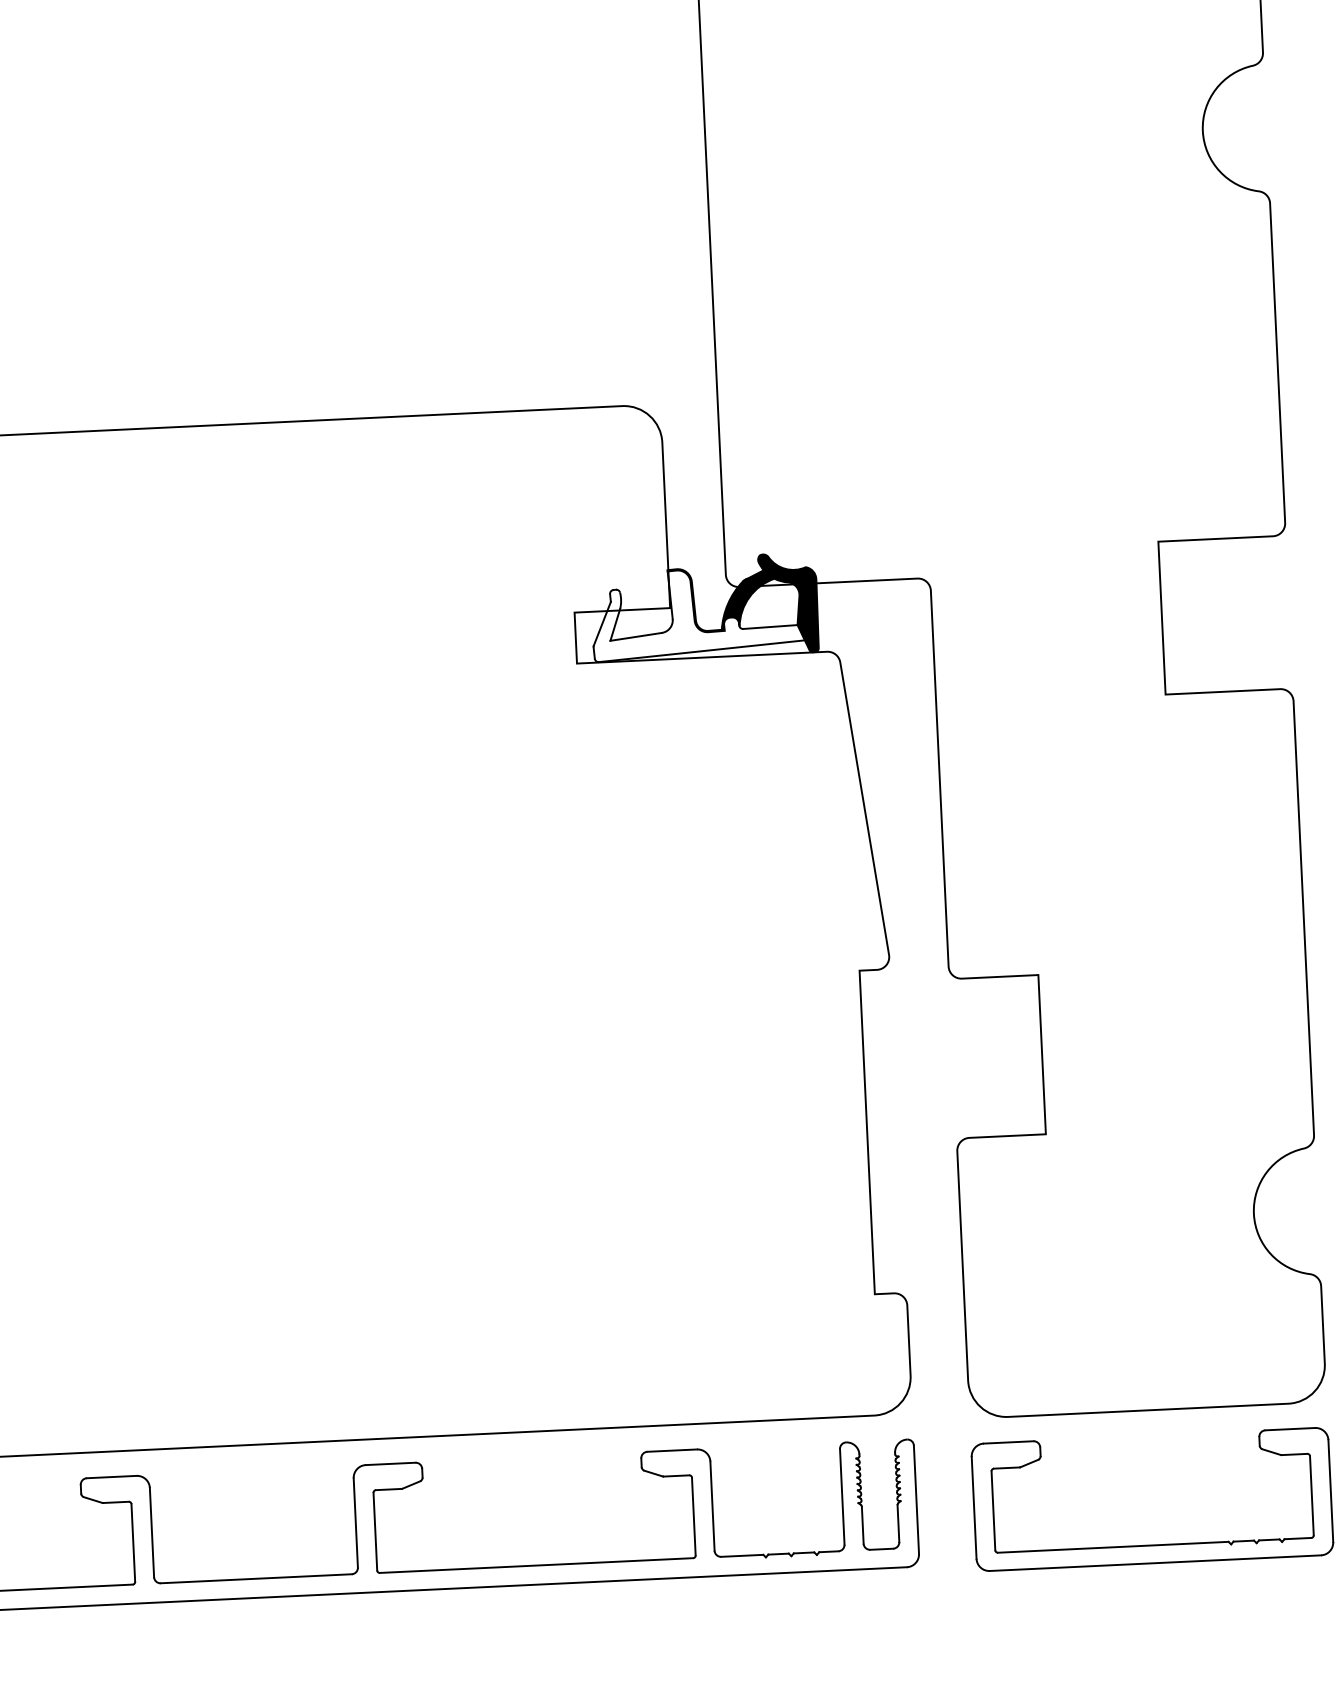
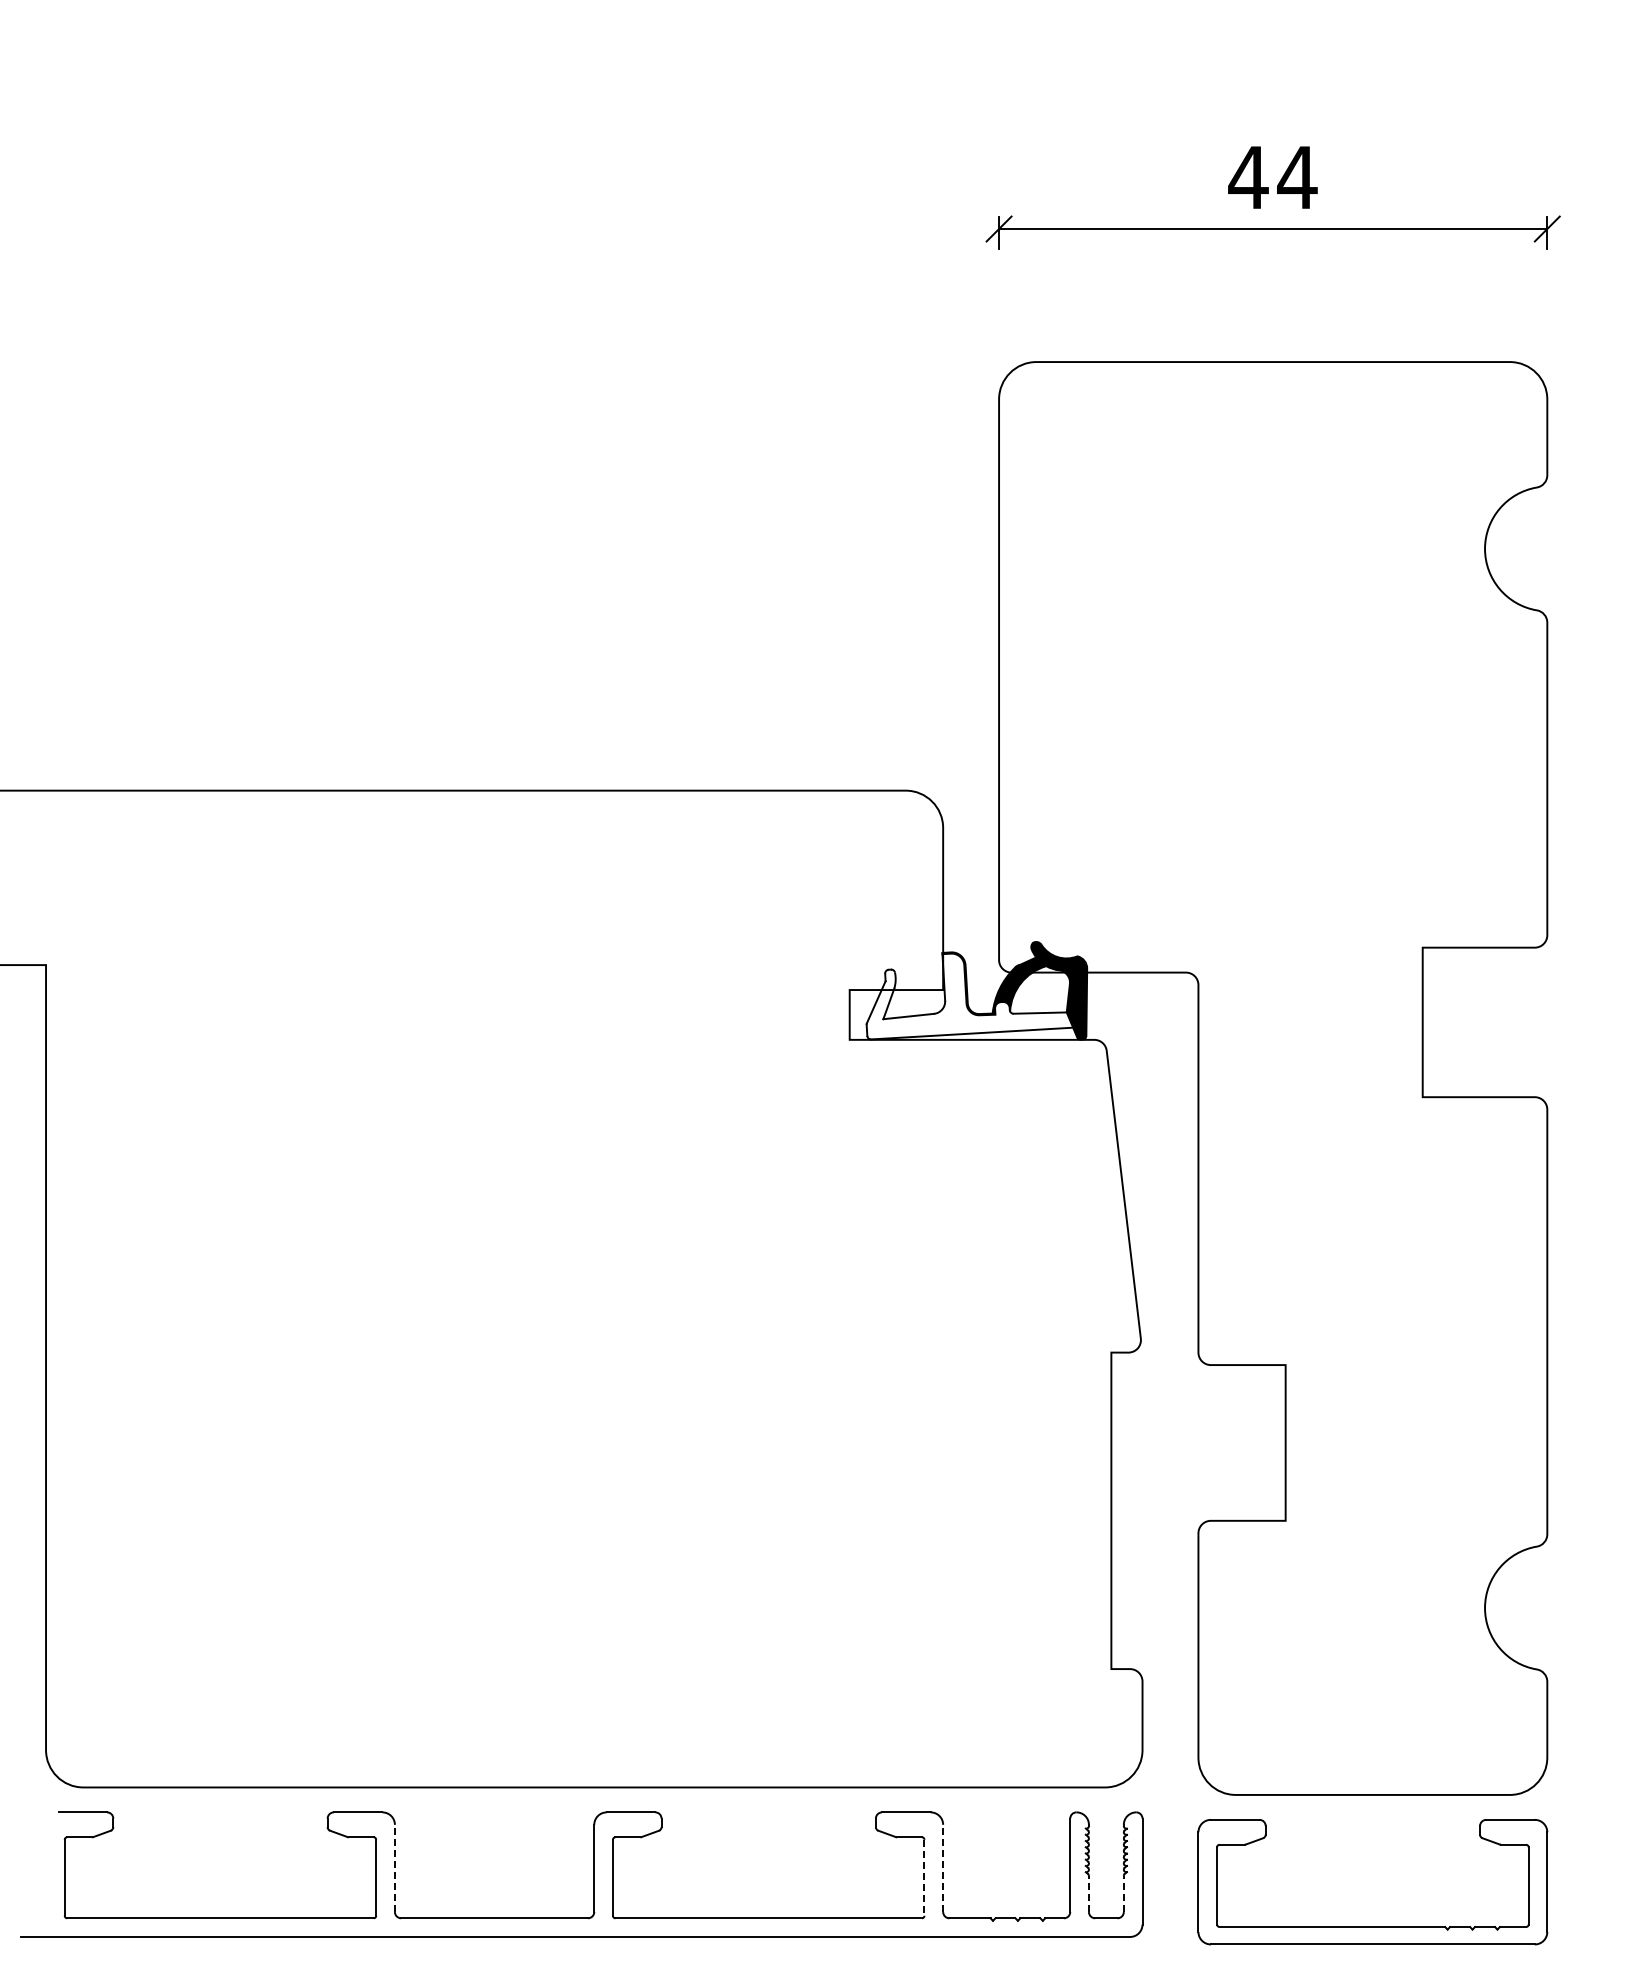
line: (712, 1506) -> (943, 1868), solid -> dashed
line: (693, 1517) -> (924, 1878), solid -> dashed
line: (898, 1523) -> (1123, 1893), solid -> dashed
line: (862, 1524) -> (1088, 1893), solid -> dashed
line: (151, 1532) -> (394, 1868), solid -> dashed

